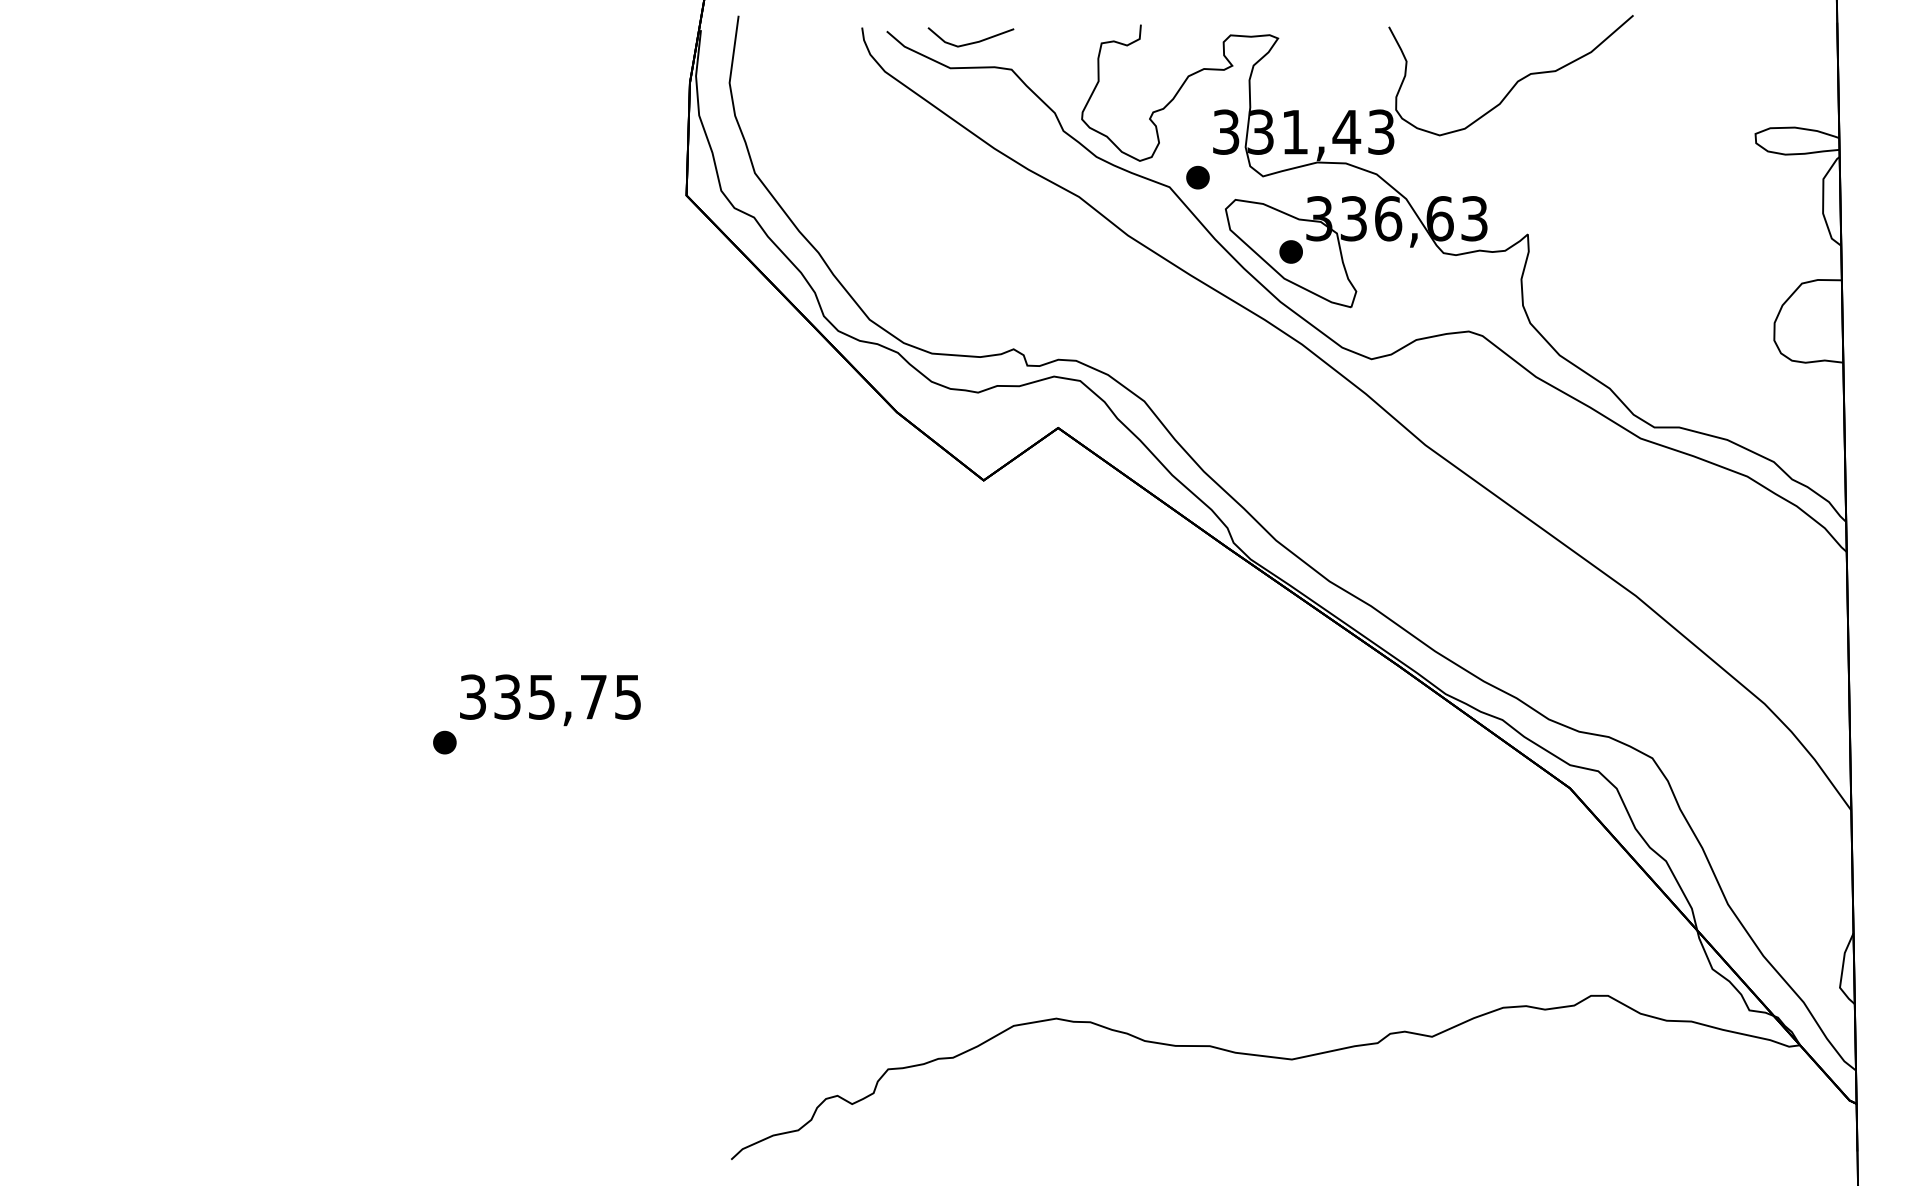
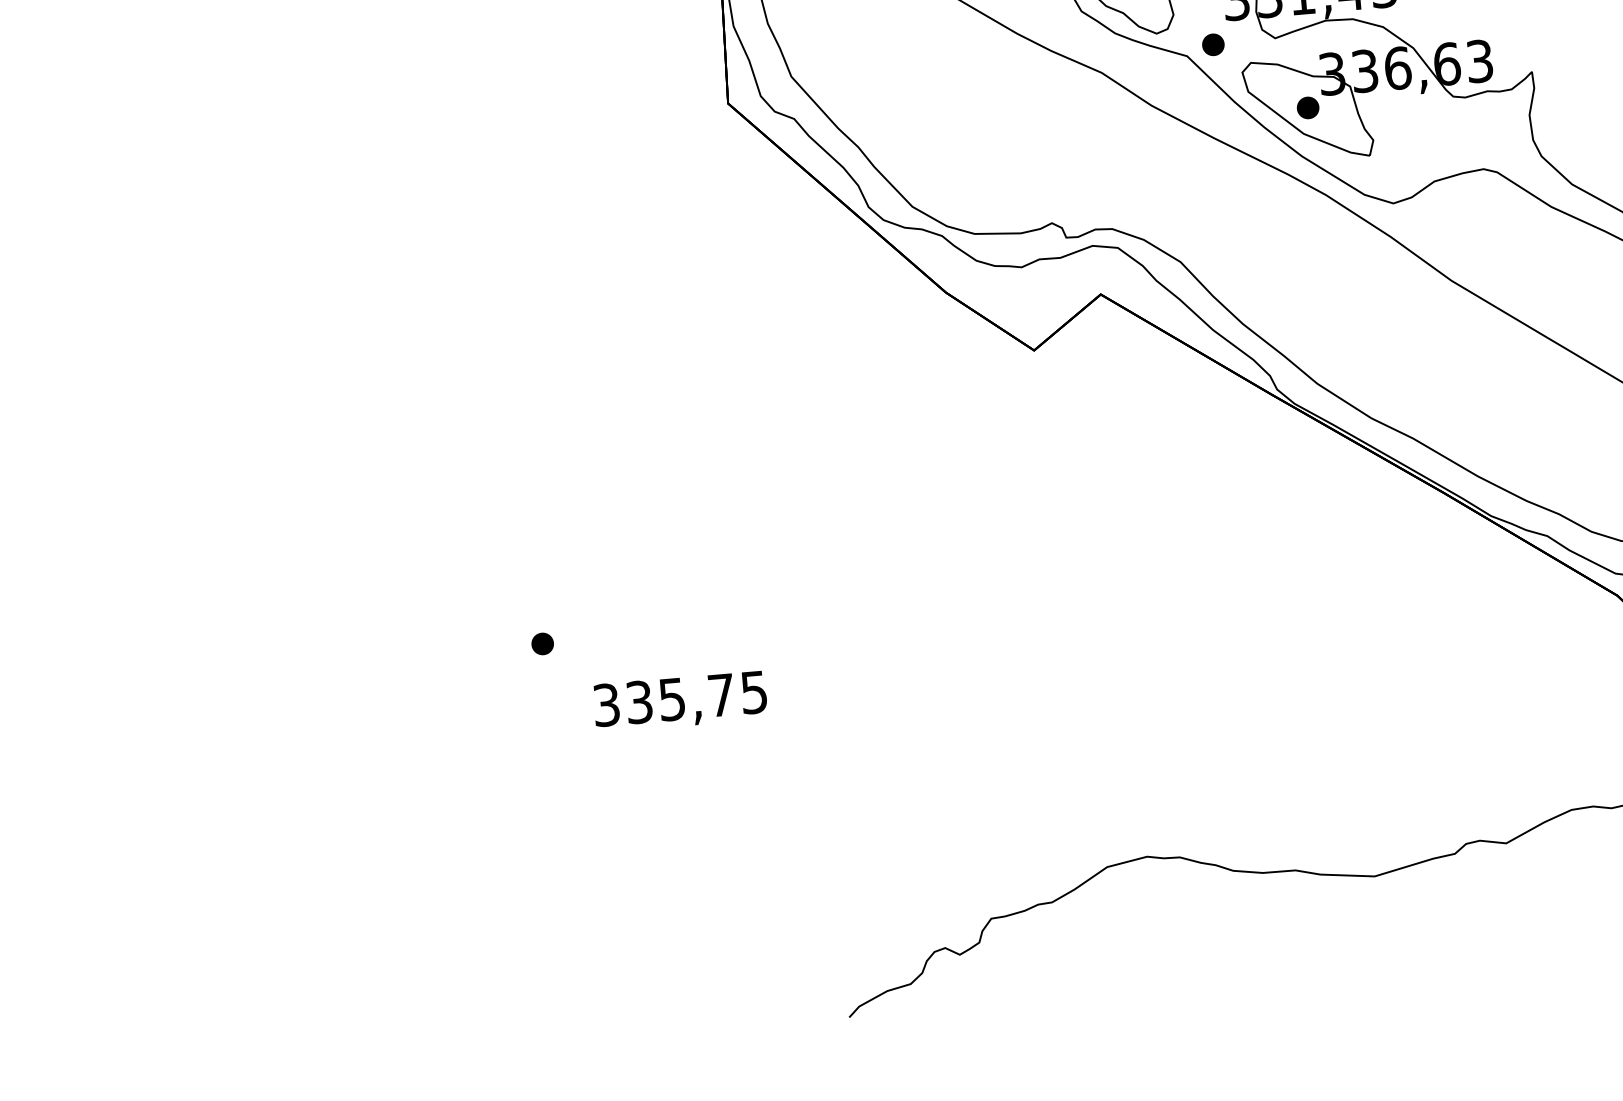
text: (550, 700) -> (680, 701), moved

